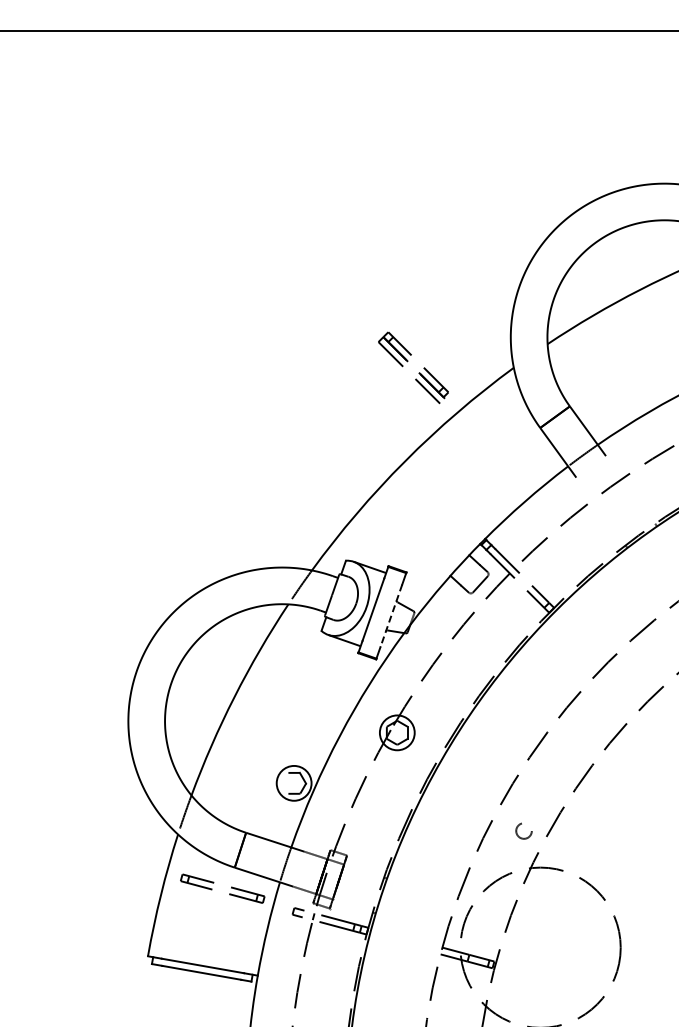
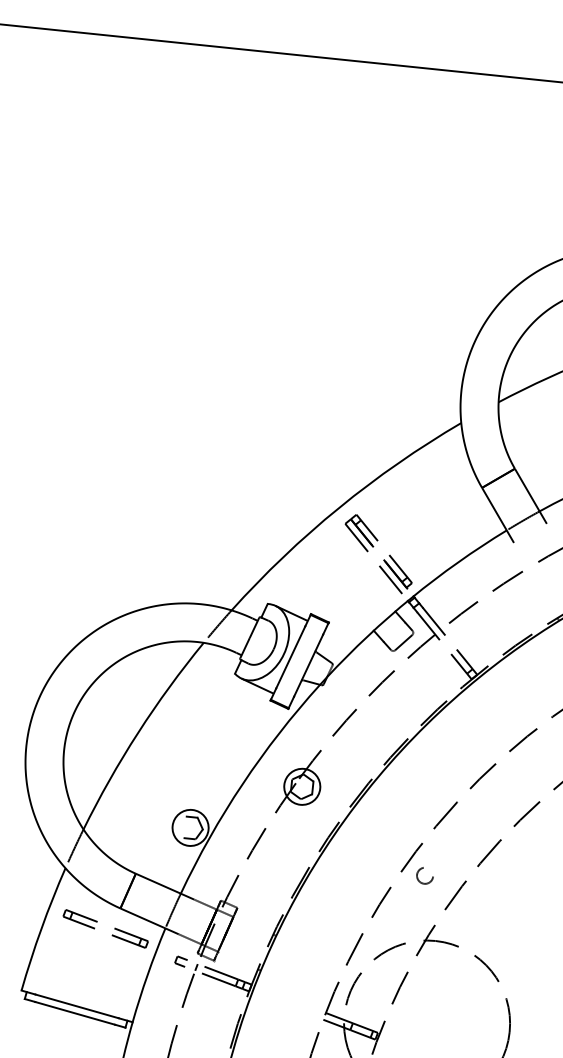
part: (408, 361) -> (374, 547), moved
line: (391, 616) -> (308, 666), dashed -> solid
circle: (523, 830) -> (424, 875), moved

